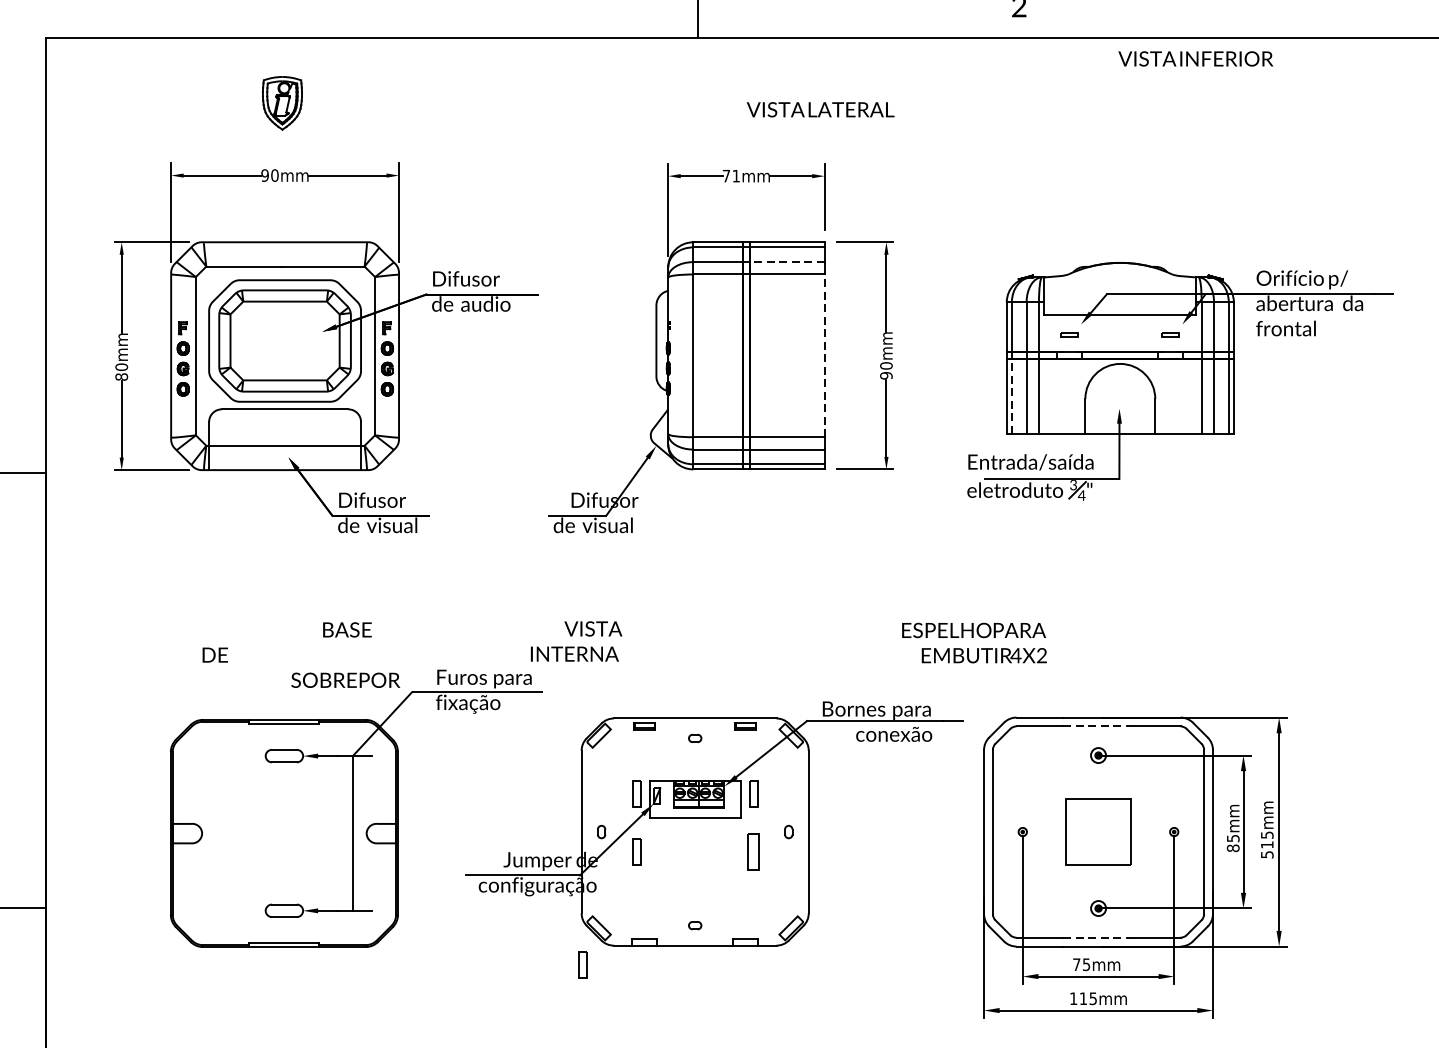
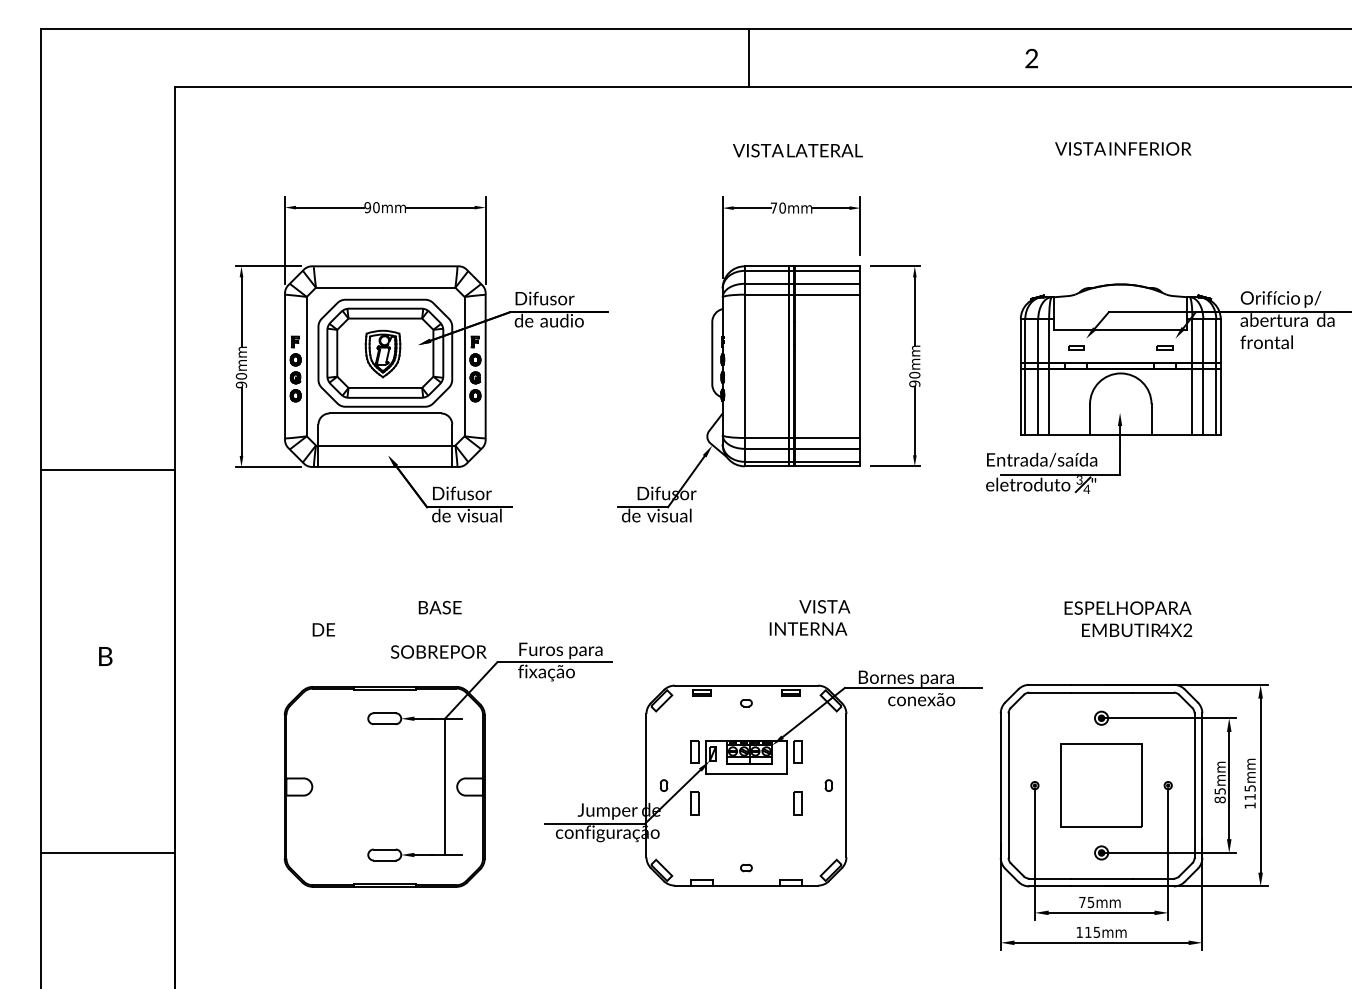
text: (1196, 58) -> (1123, 148), moved
part: (281, 102) -> (382, 353), moved
text: (820, 109) -> (797, 150), moved
text: (736, 175) -> (782, 207), 71mm -> 70mm
line: (787, 261) -> (827, 283), dashed -> solid
line: (824, 356) -> (860, 366), dashed -> solid
text: (121, 376) -> (241, 384), 80mm -> 90mm
line: (1012, 396) -> (1025, 402), dashed -> solid
text: (576, 641) -> (809, 617), moved
text: (974, 643) -> (1128, 619), moved
line: (1098, 726) -> (1101, 692), dashed -> solid
part: (1098, 831) -> (1101, 785), size x1.43
part: (753, 852) -> (797, 803), size x0.71
text: (1266, 854) -> (1249, 805), 515mm -> 115mm
line: (1099, 937) -> (1102, 878), dashed -> solid
part: (582, 964) -> (647, 902), removed

